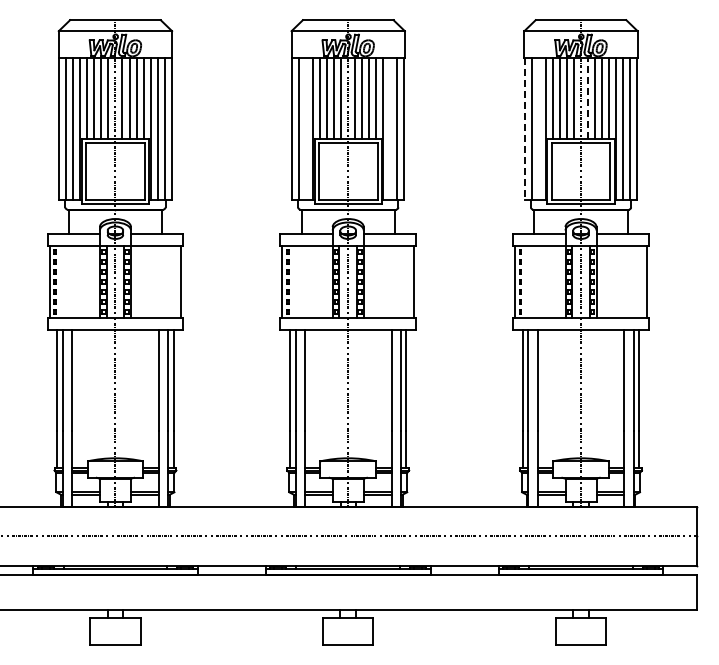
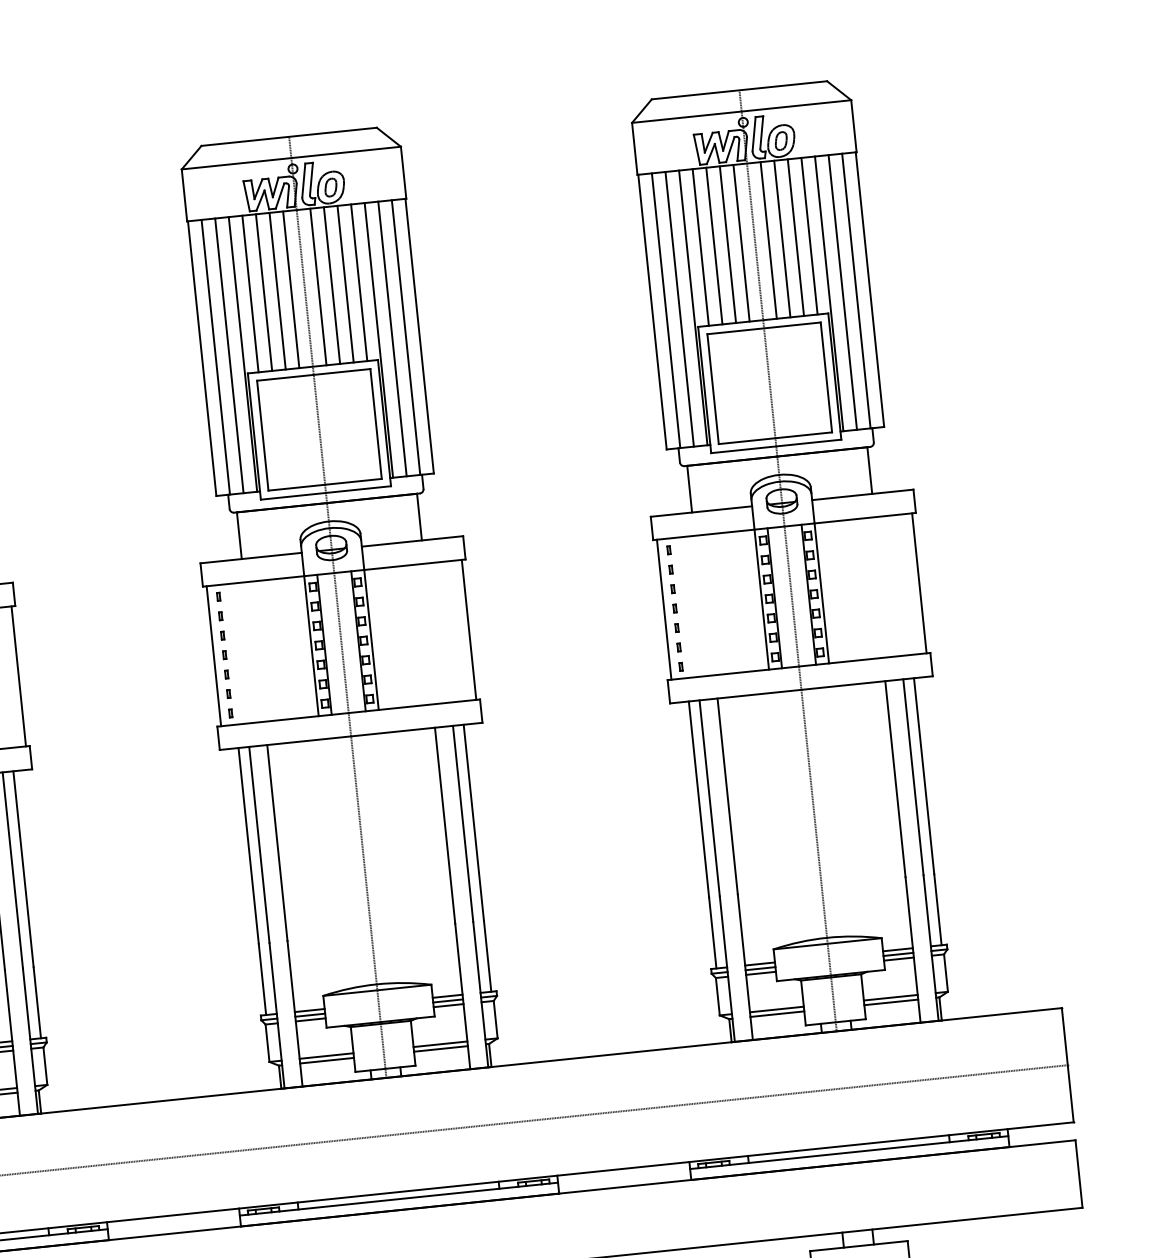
line: (588, 98) -> (769, 240), dashed -> solid
line: (306, 129) -> (230, 356), added
line: (390, 129) -> (392, 339), added
line: (524, 129) -> (651, 313), dashed -> solid
line: (538, 129) -> (679, 310), added

